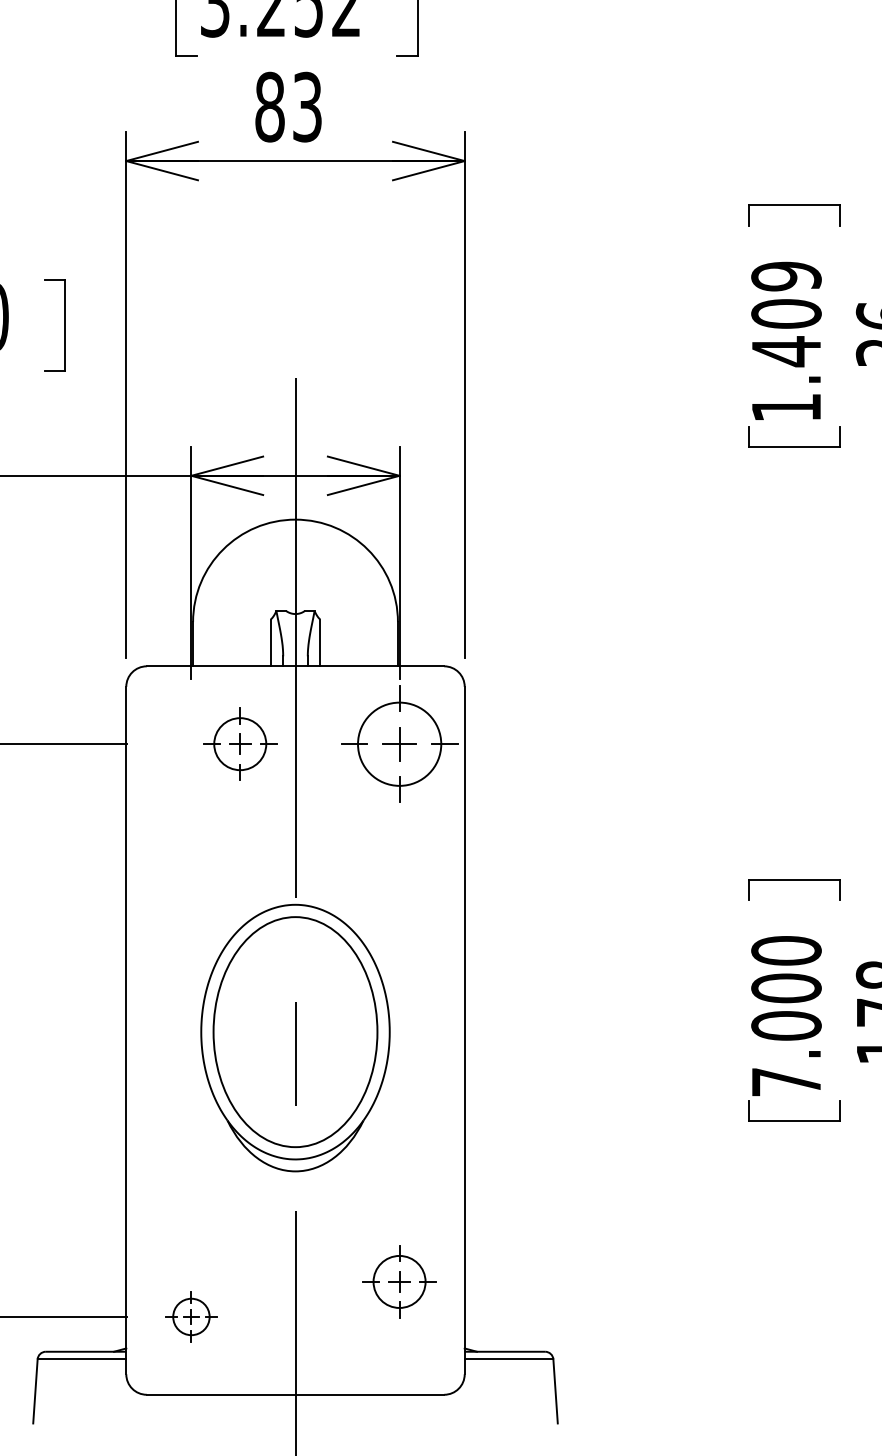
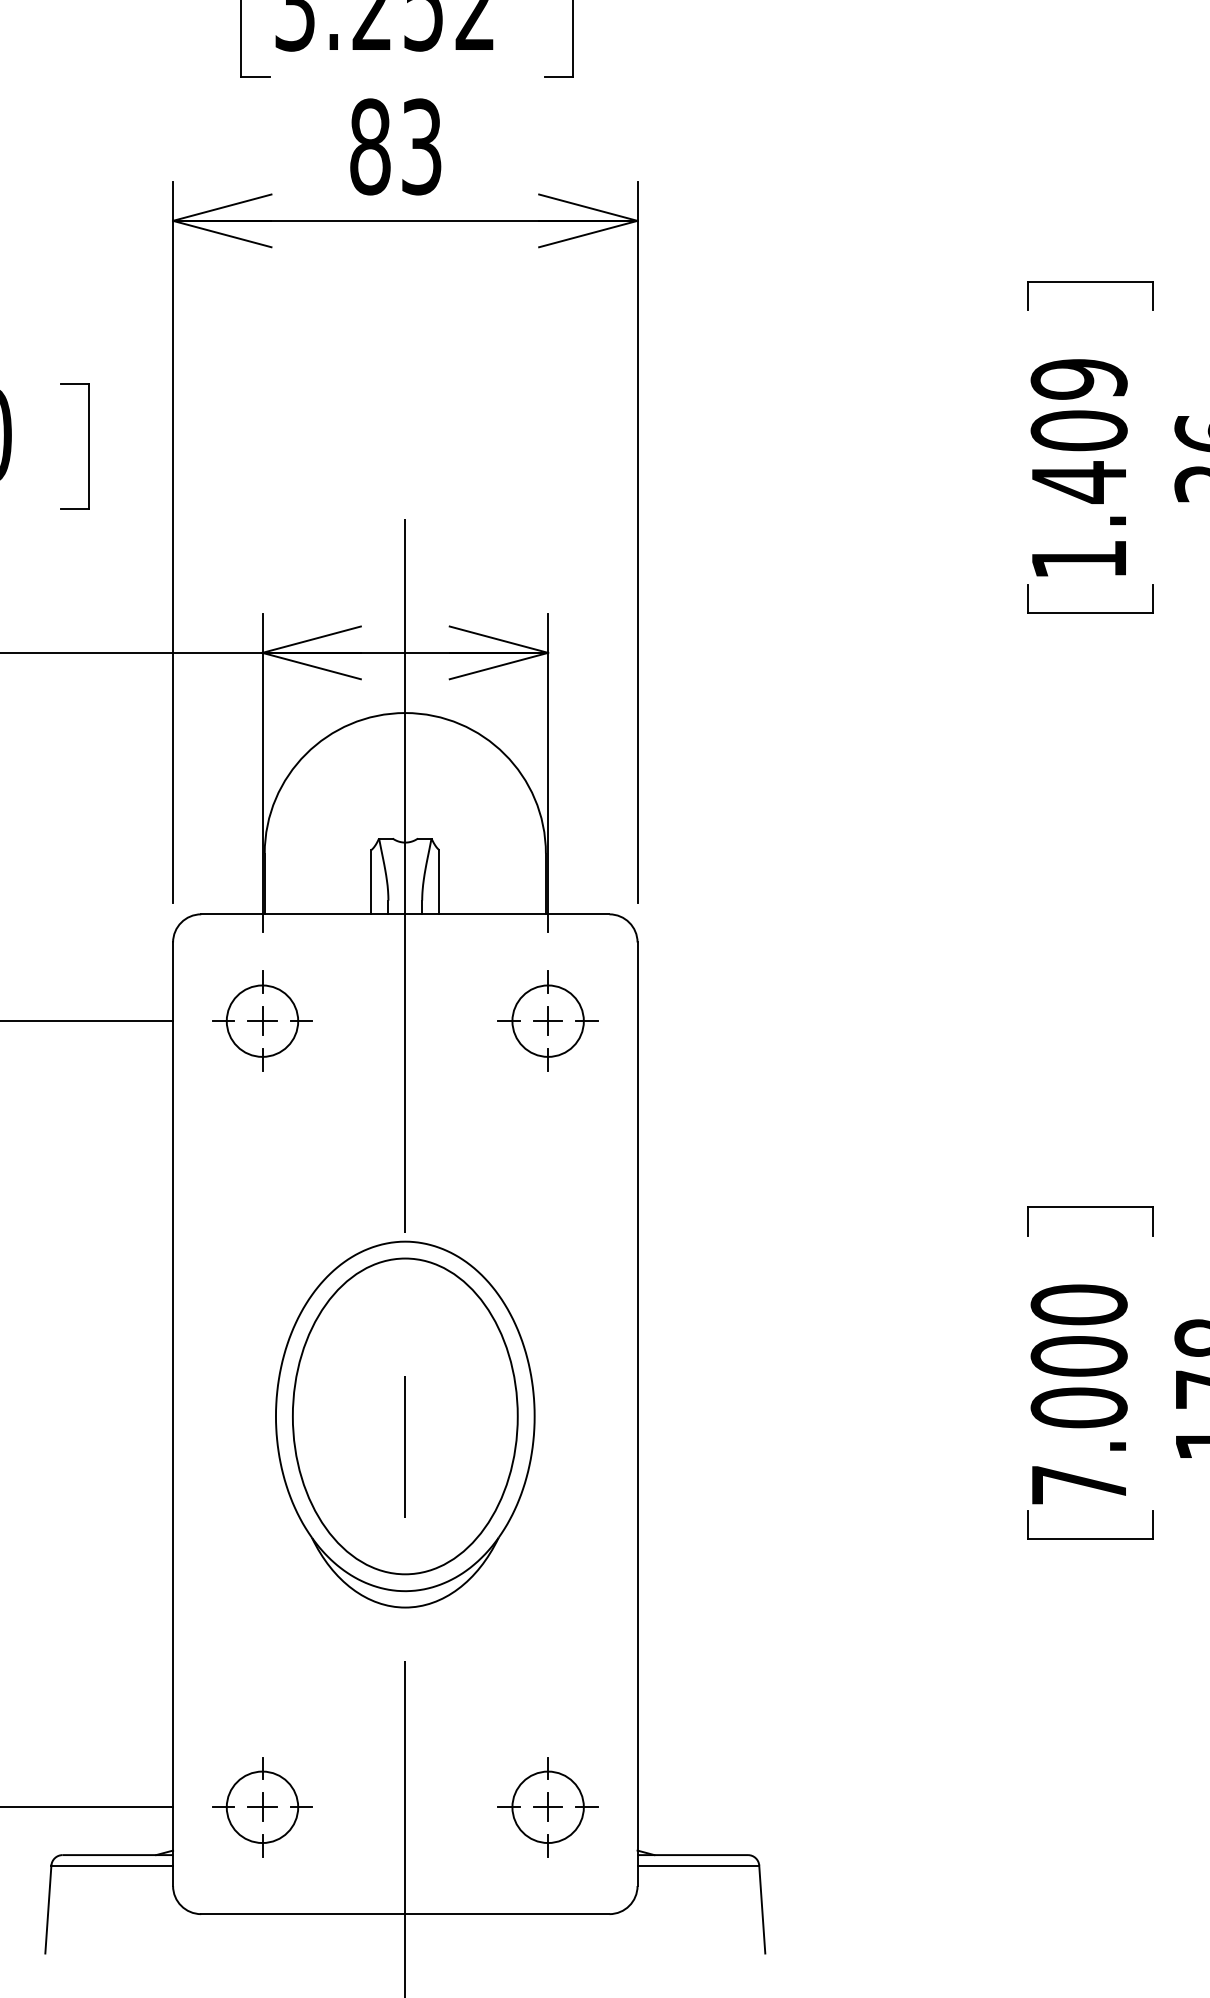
part: (240, 743) -> (262, 1020), moved
part: (399, 743) -> (547, 1020), size x0.62
part: (399, 1282) -> (547, 1807), moved
part: (191, 1317) -> (262, 1807), size x1.43

